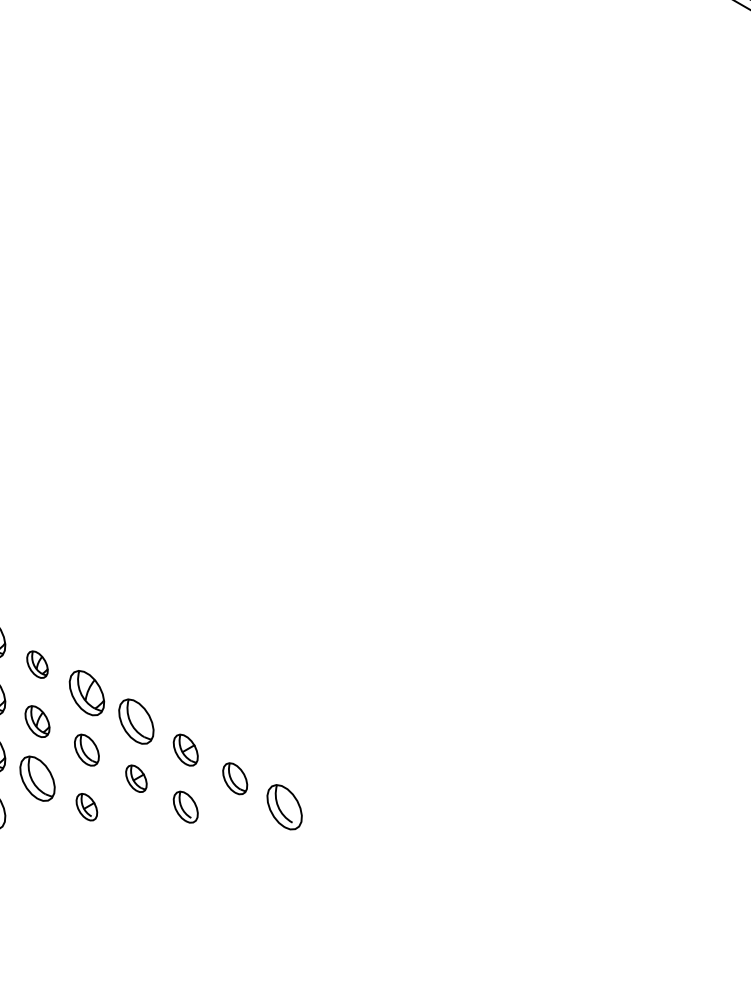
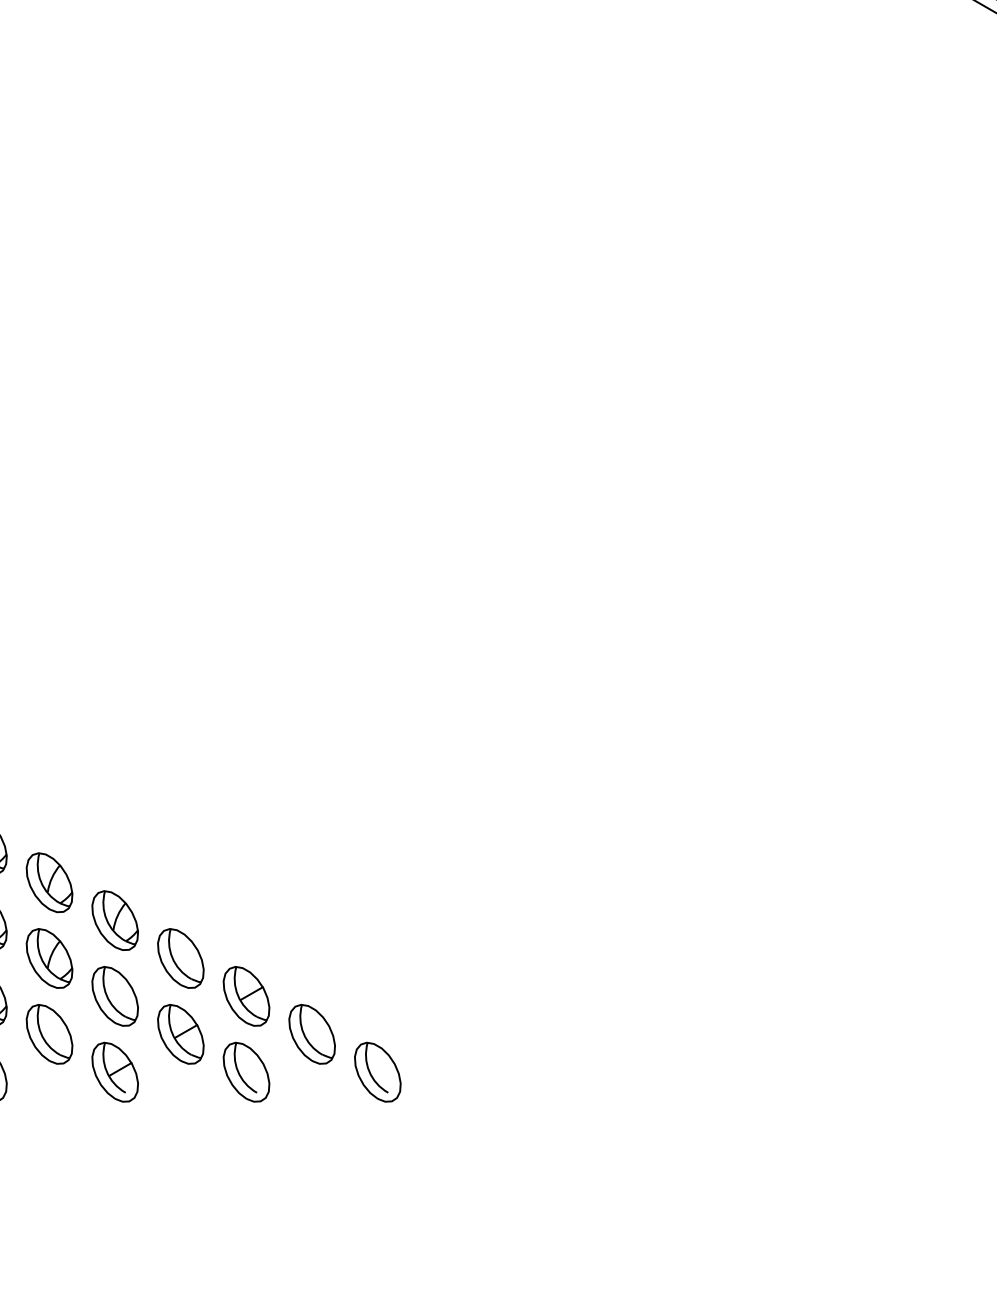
part: (37, 664) -> (49, 882), size x1.67
part: (37, 721) -> (49, 958), size x1.43
part: (86, 750) -> (114, 996), size x1.43
part: (185, 750) -> (246, 996), size x1.43
part: (136, 778) -> (180, 1034), size x1.67
part: (234, 778) -> (311, 1034), size x1.43
part: (86, 806) -> (114, 1071), size x1.67
part: (185, 806) -> (246, 1071), size x1.43

